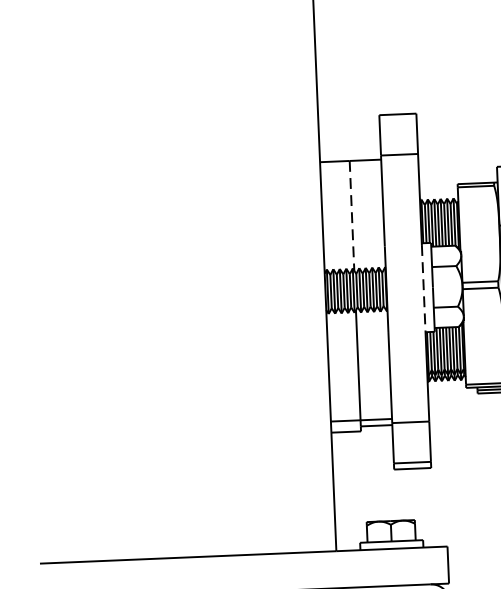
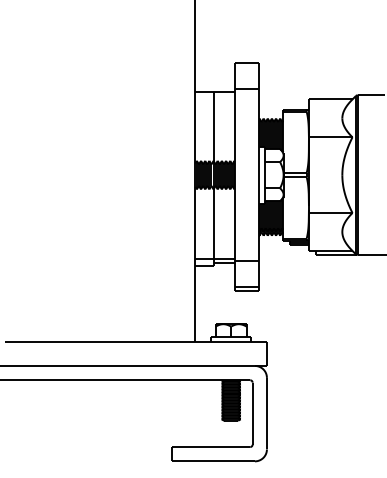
line: (352, 216) -> (214, 127), dashed -> solid
line: (423, 288) -> (258, 175), dashed -> solid

